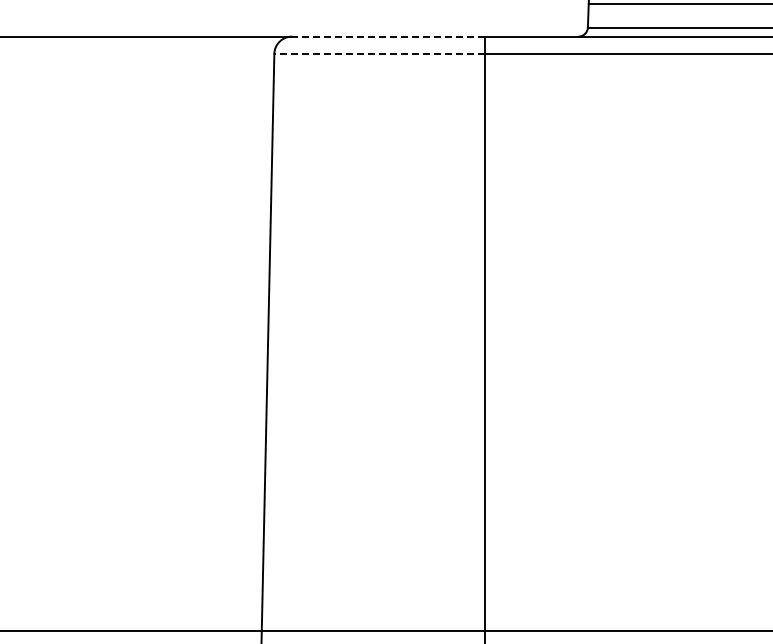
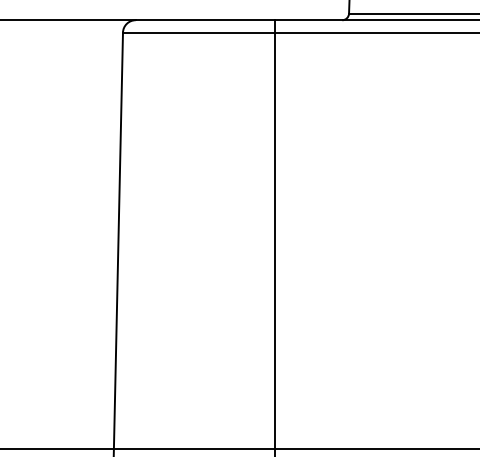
line: (387, 36) -> (204, 20), dashed -> solid
line: (379, 53) -> (198, 32), dashed -> solid

